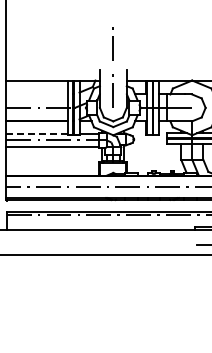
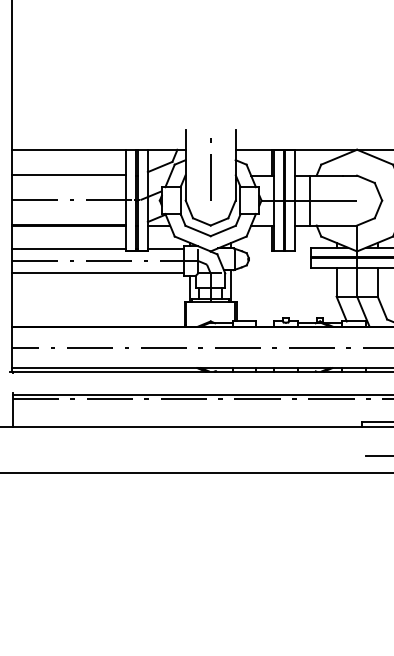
line: (112, 43) -> (209, 80), removed
line: (36, 94) -> (67, 175), added
line: (37, 134) -> (69, 249), dashed -> solid

